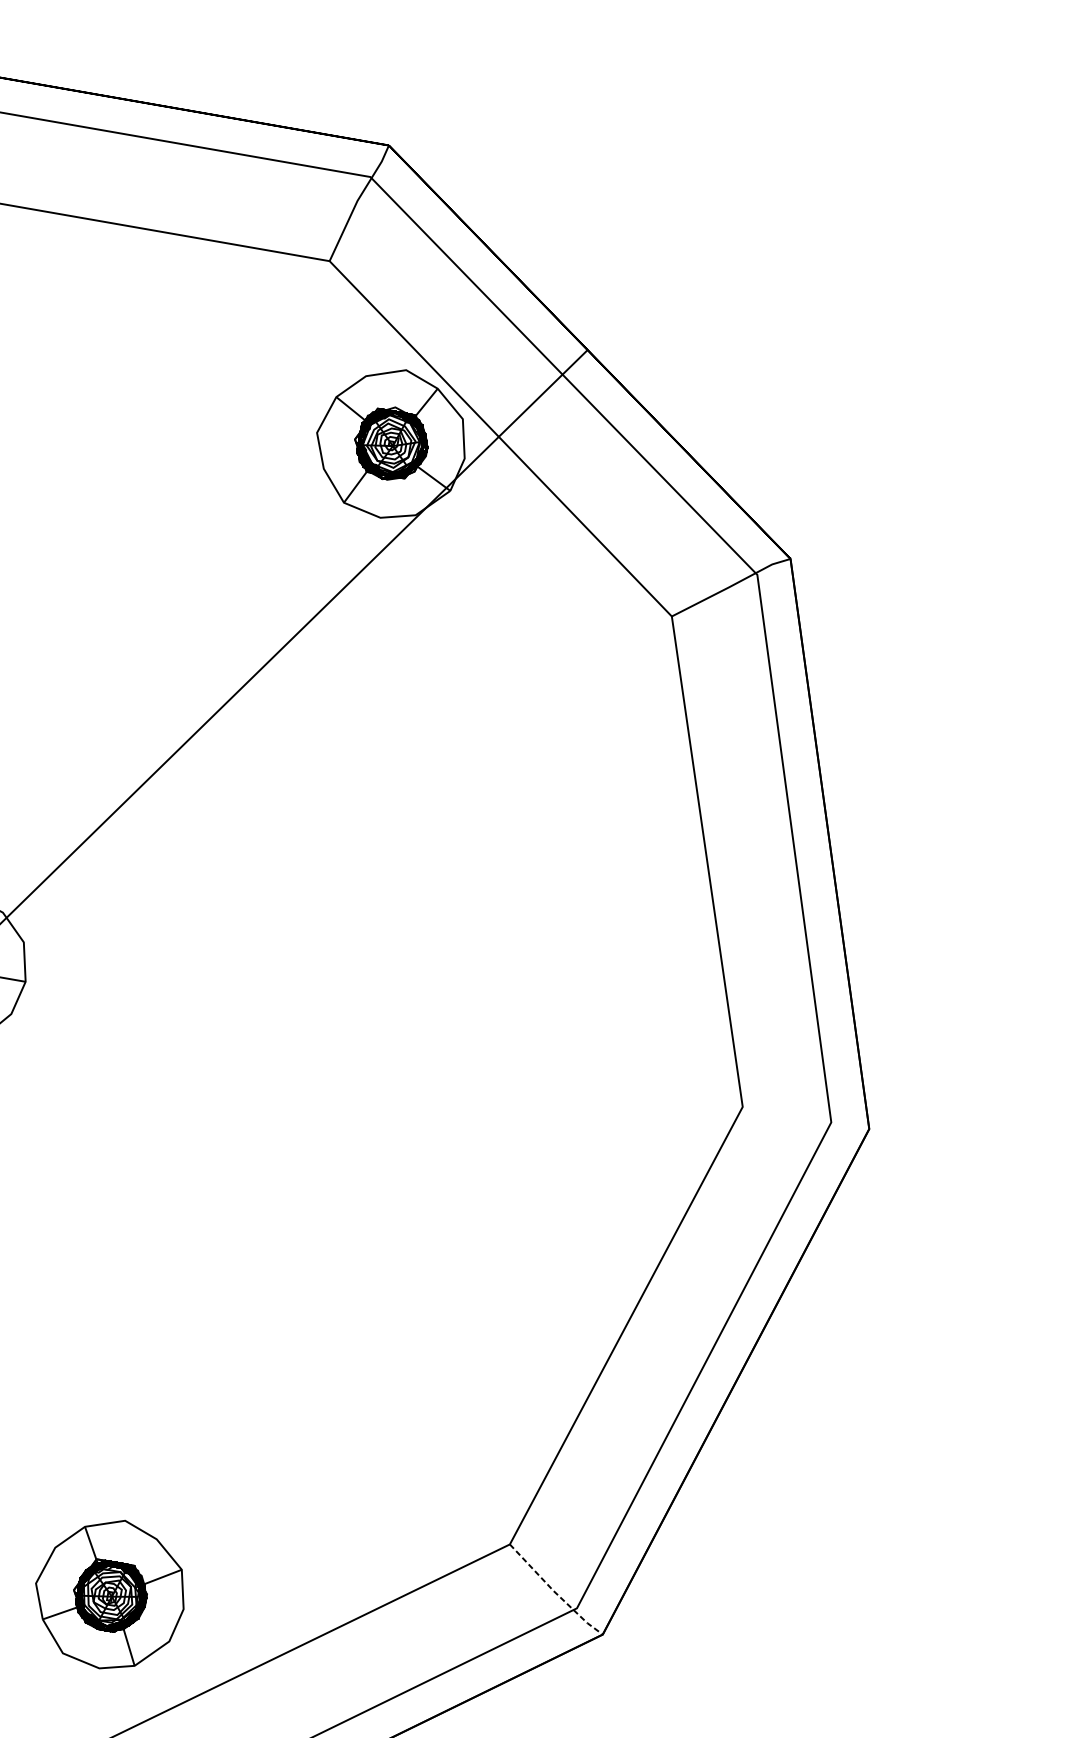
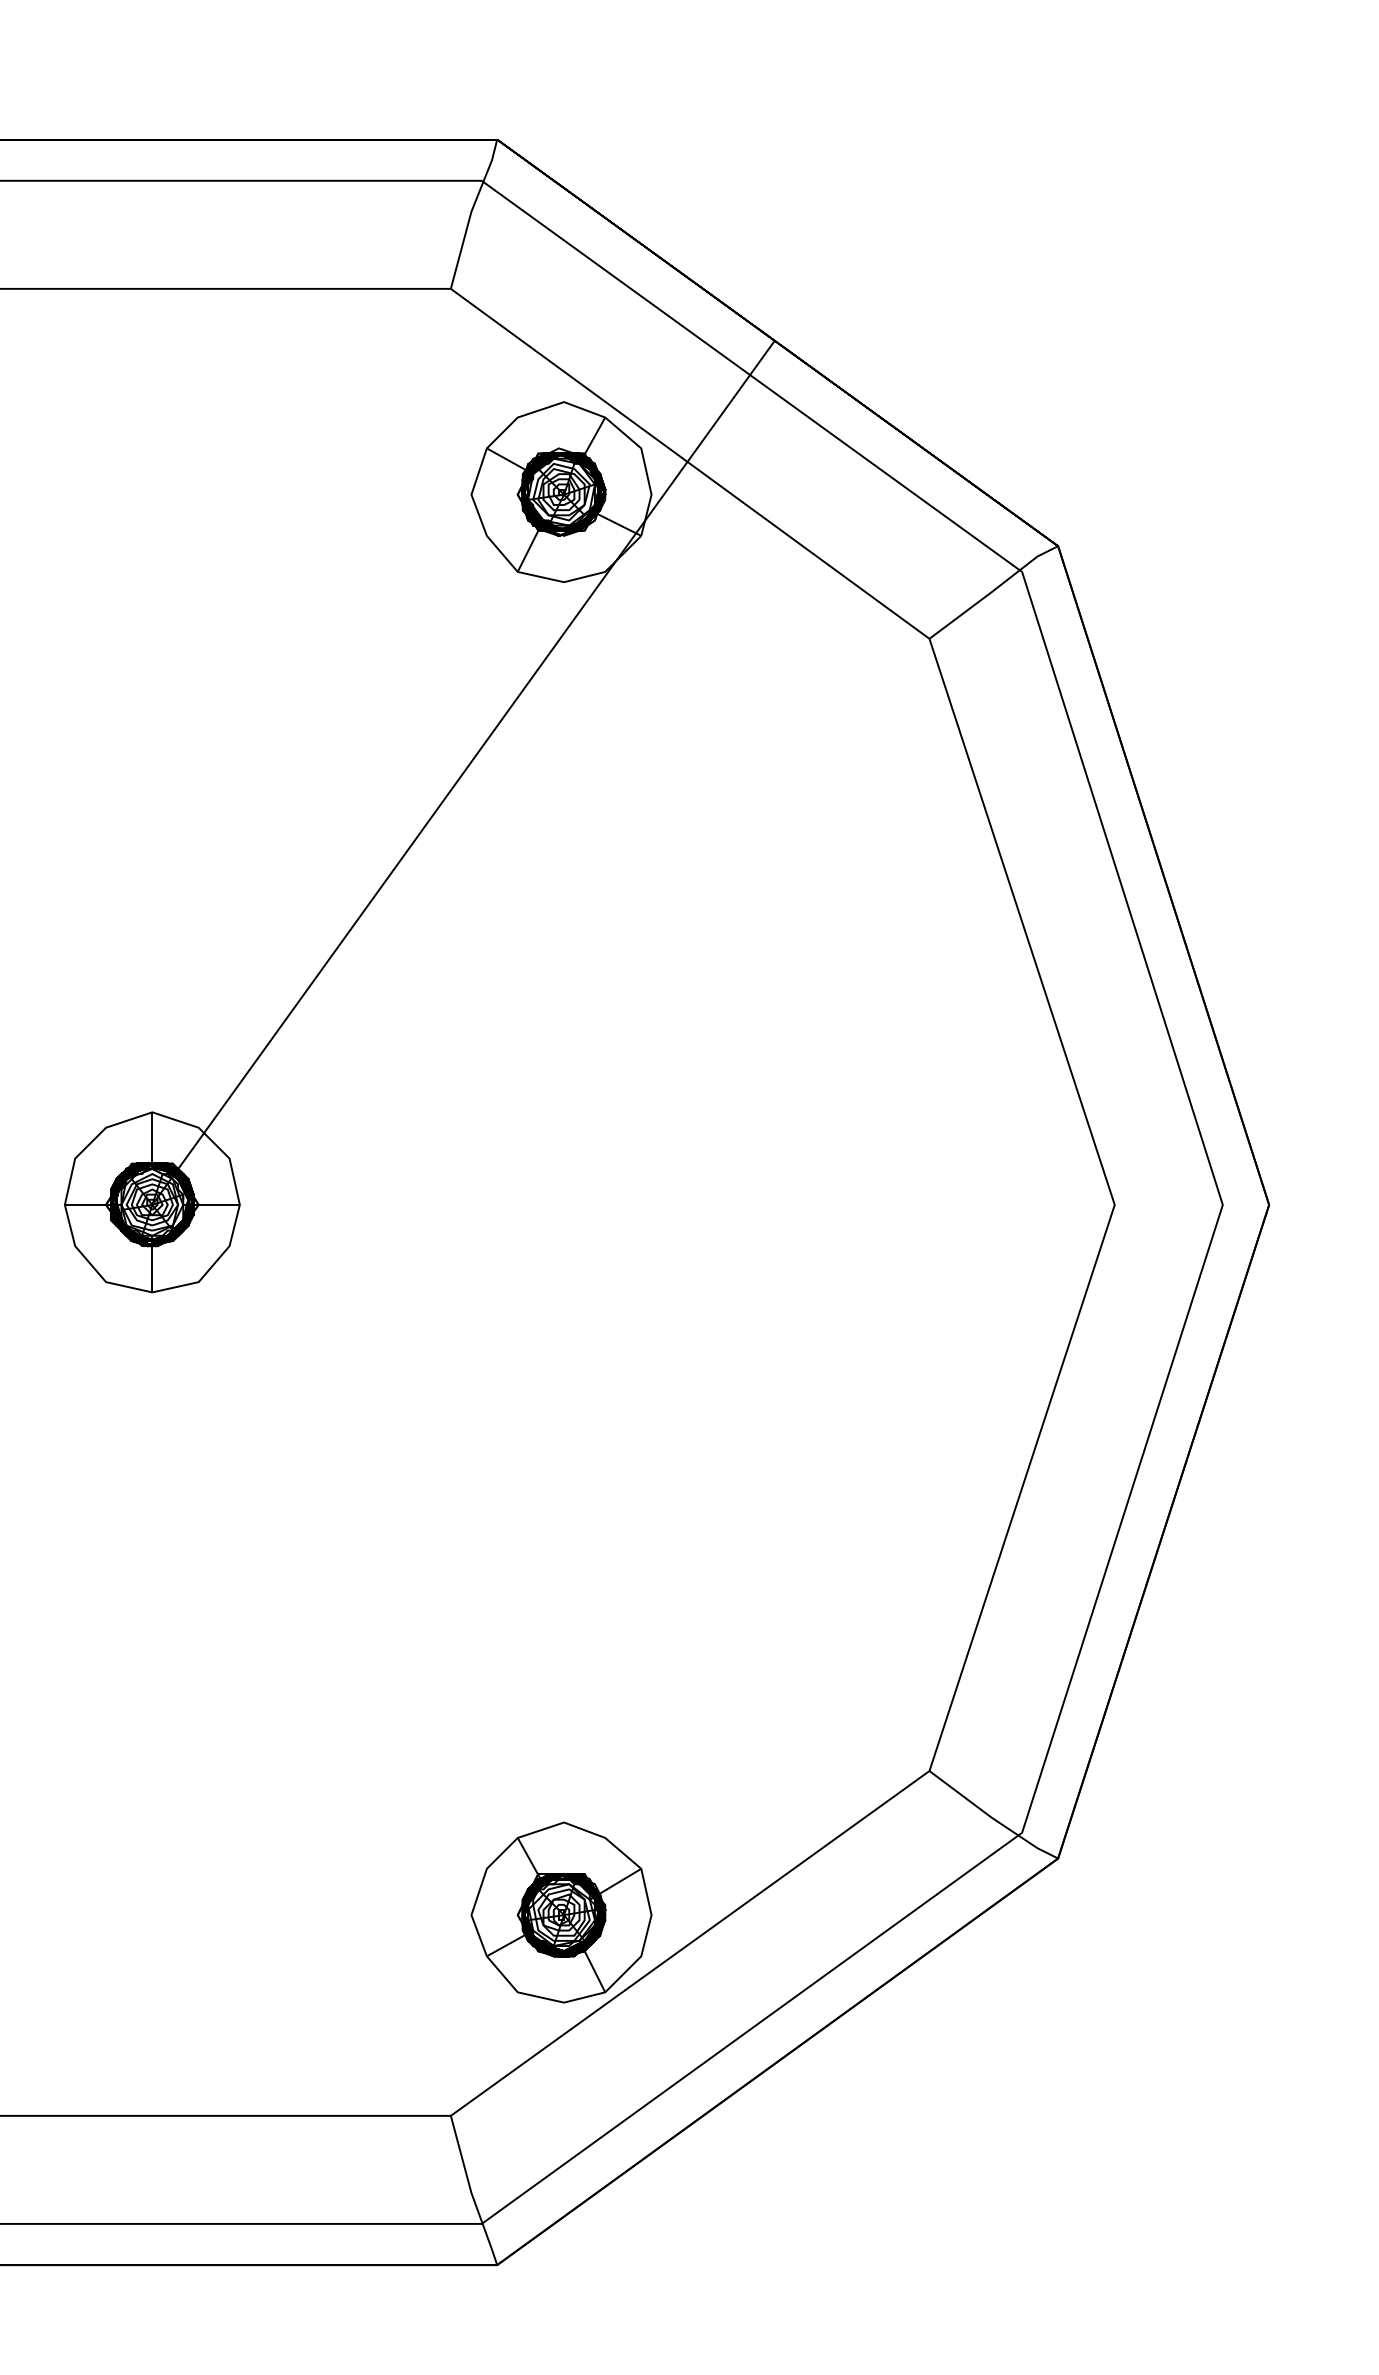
line: (554, 1591) -> (992, 1817), dashed -> solid
part: (110, 1594) -> (561, 1912), moved

